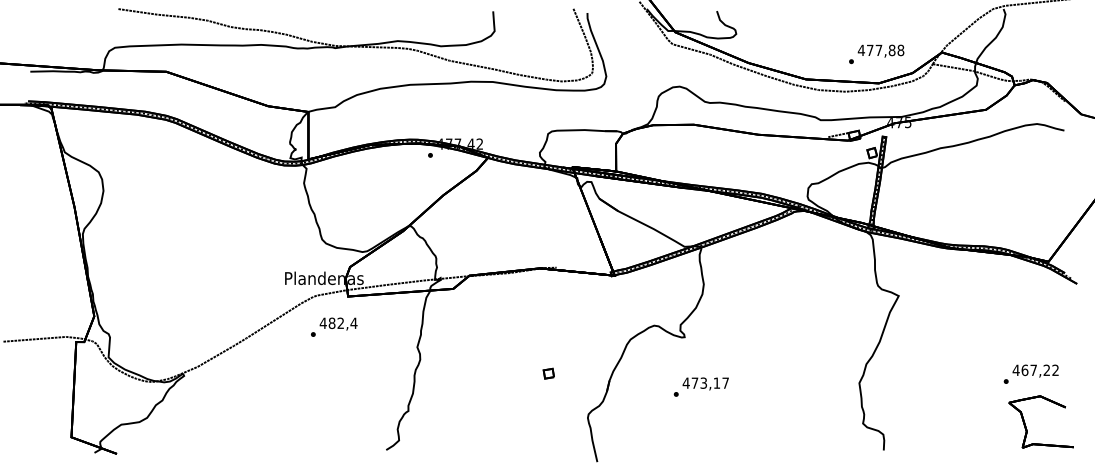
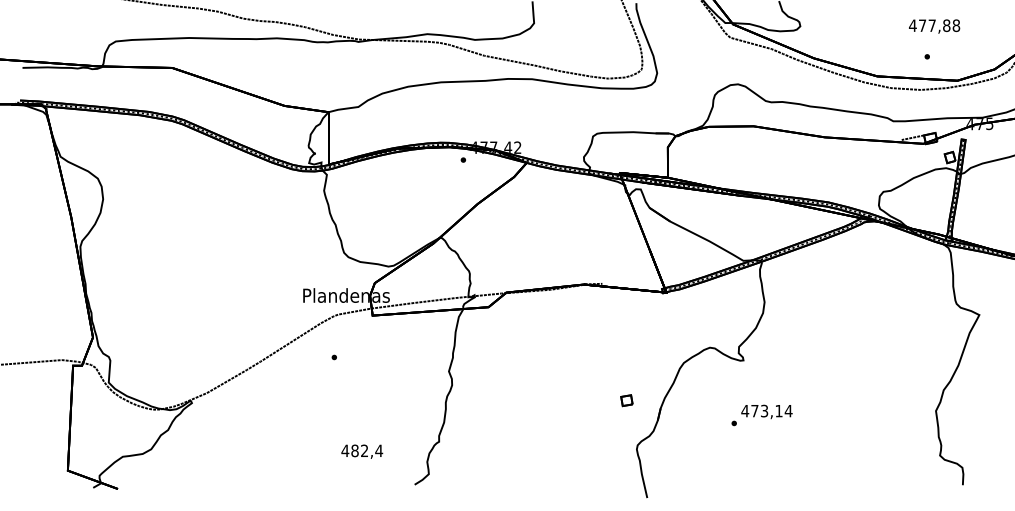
text: (880, 50) -> (933, 25), moved
text: (338, 323) -> (362, 451), moved
part: (548, 373) -> (626, 400), moved
text: (725, 382) -> (788, 410), 473,17 -> 473,14

